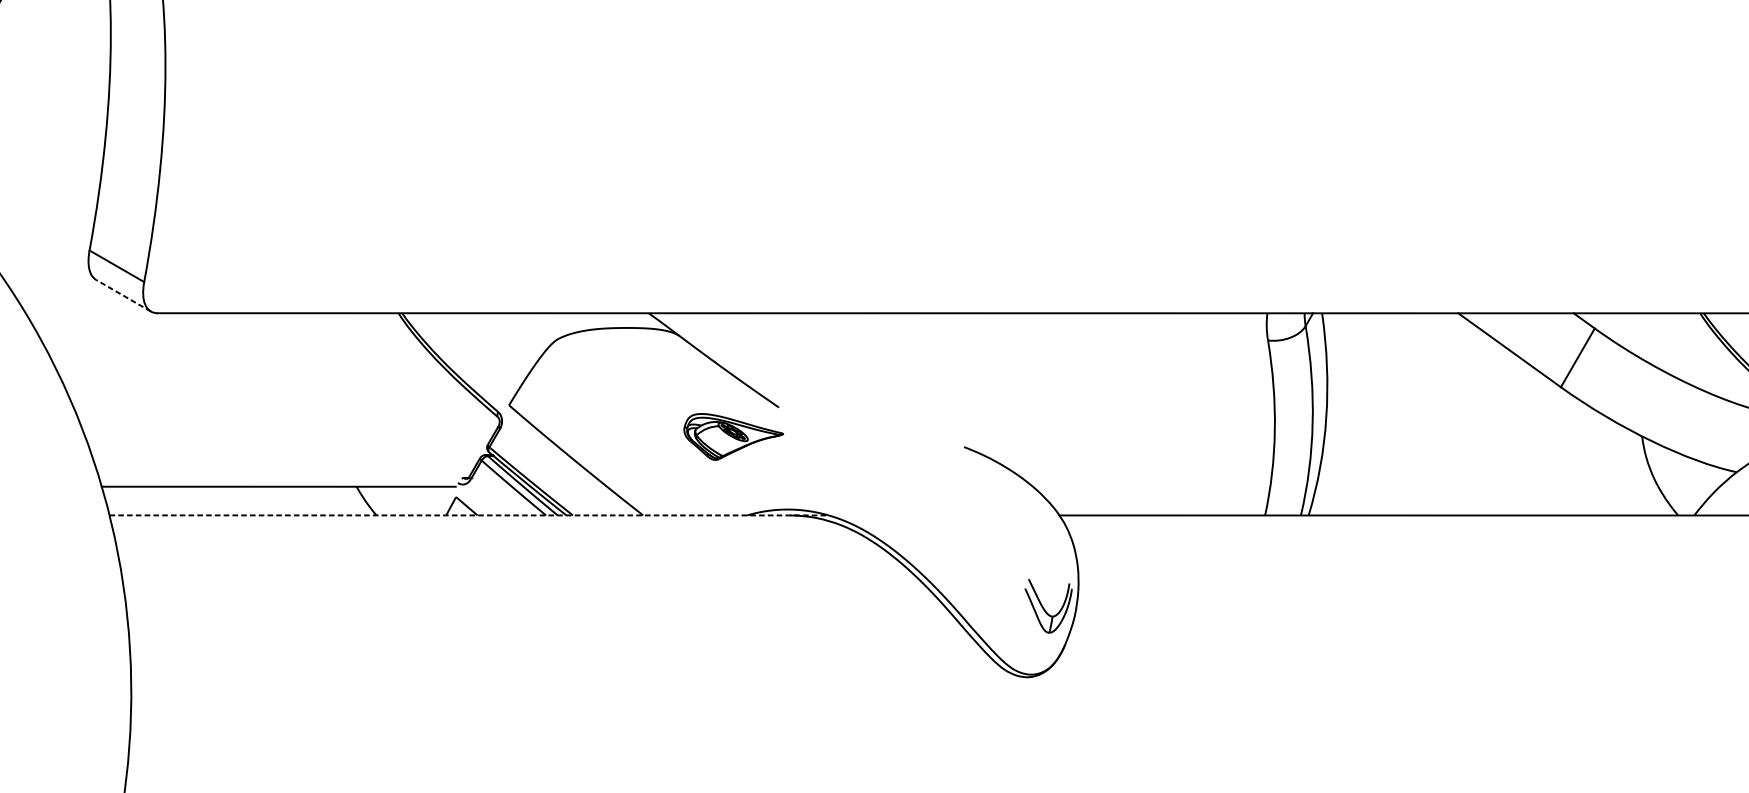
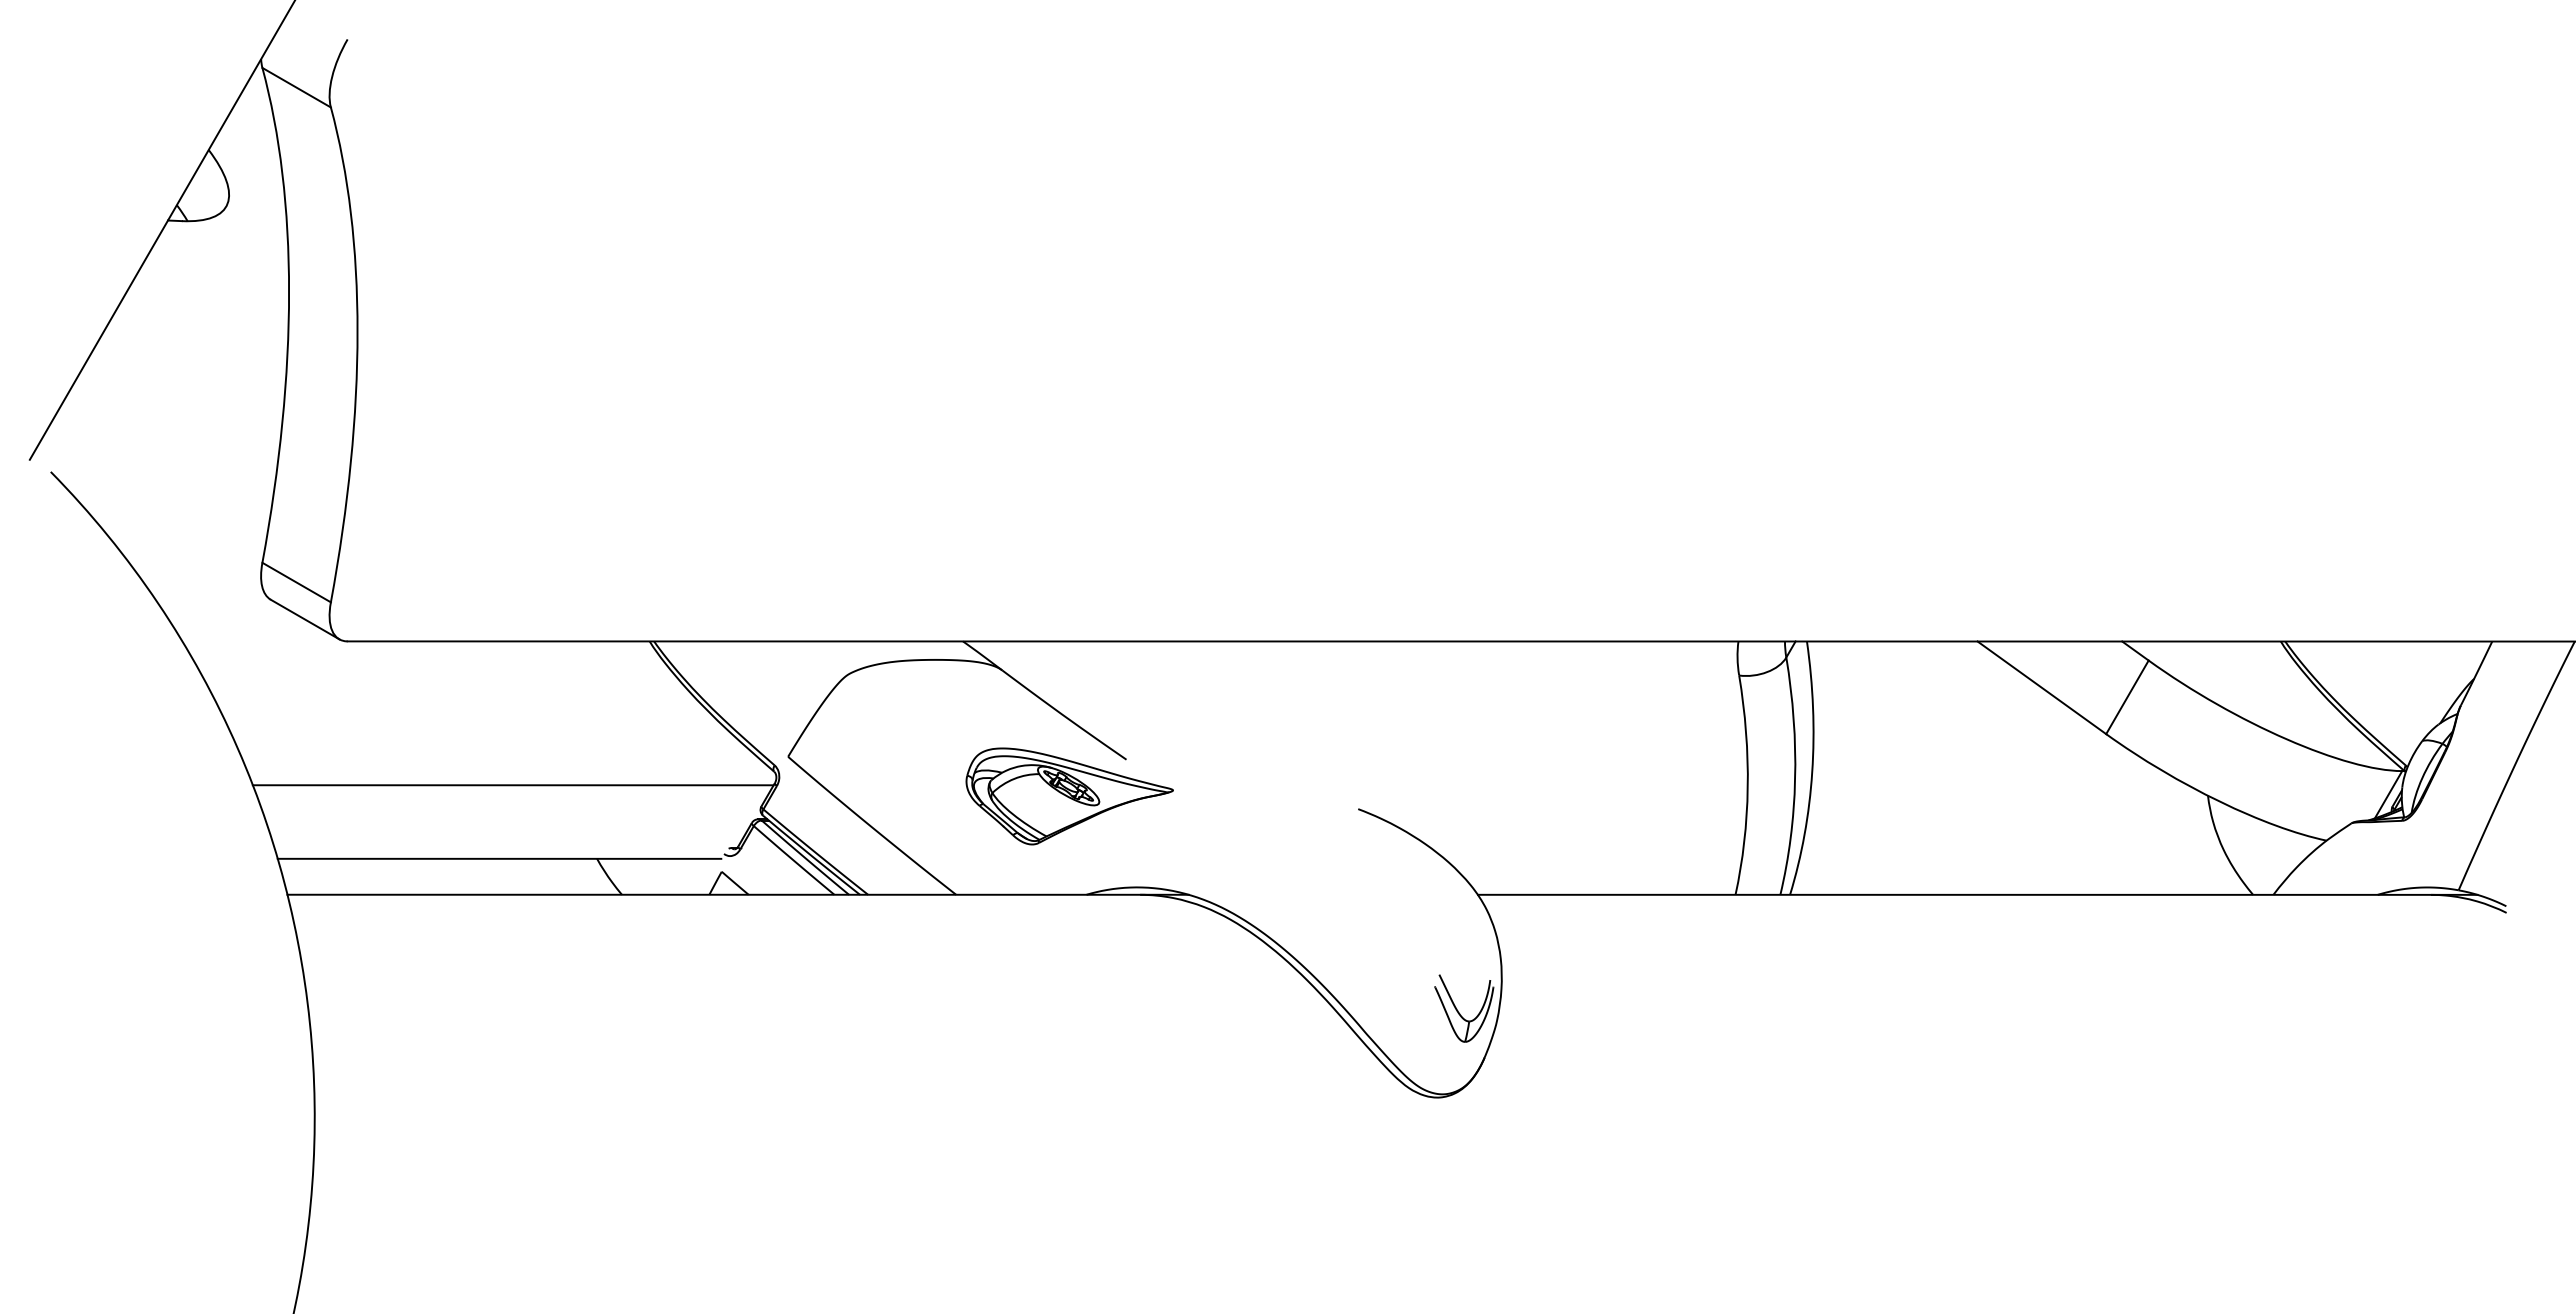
line: (123, 295) -> (305, 619), dashed -> solid
line: (289, 428) -> (512, 785), added
part: (733, 436) -> (1069, 796), size x1.67
line: (469, 515) -> (738, 894), dashed -> solid

